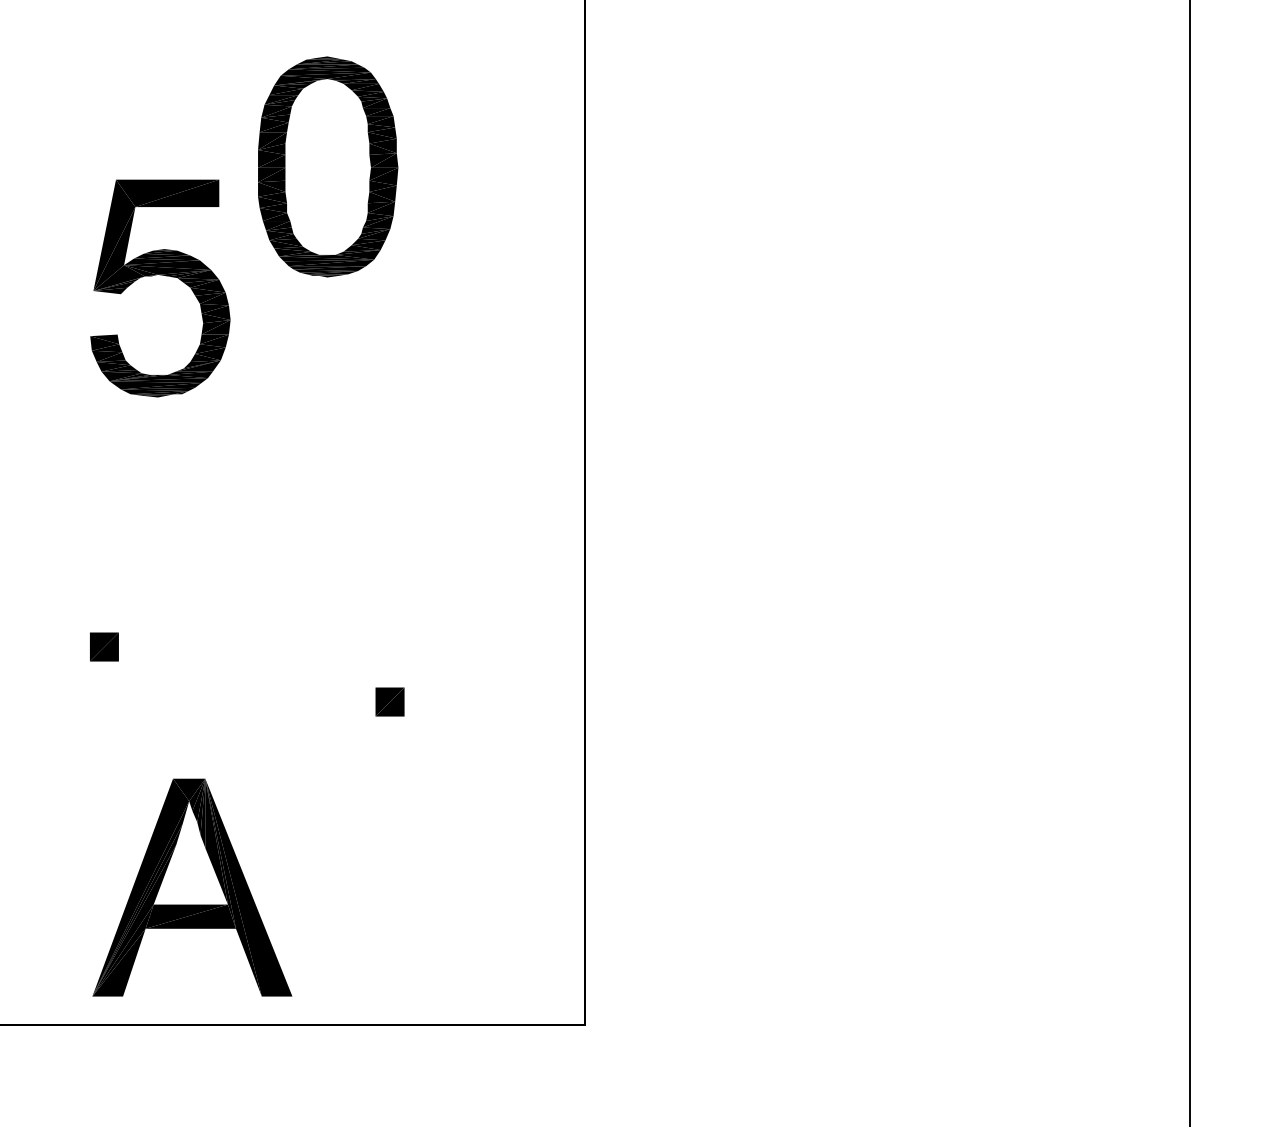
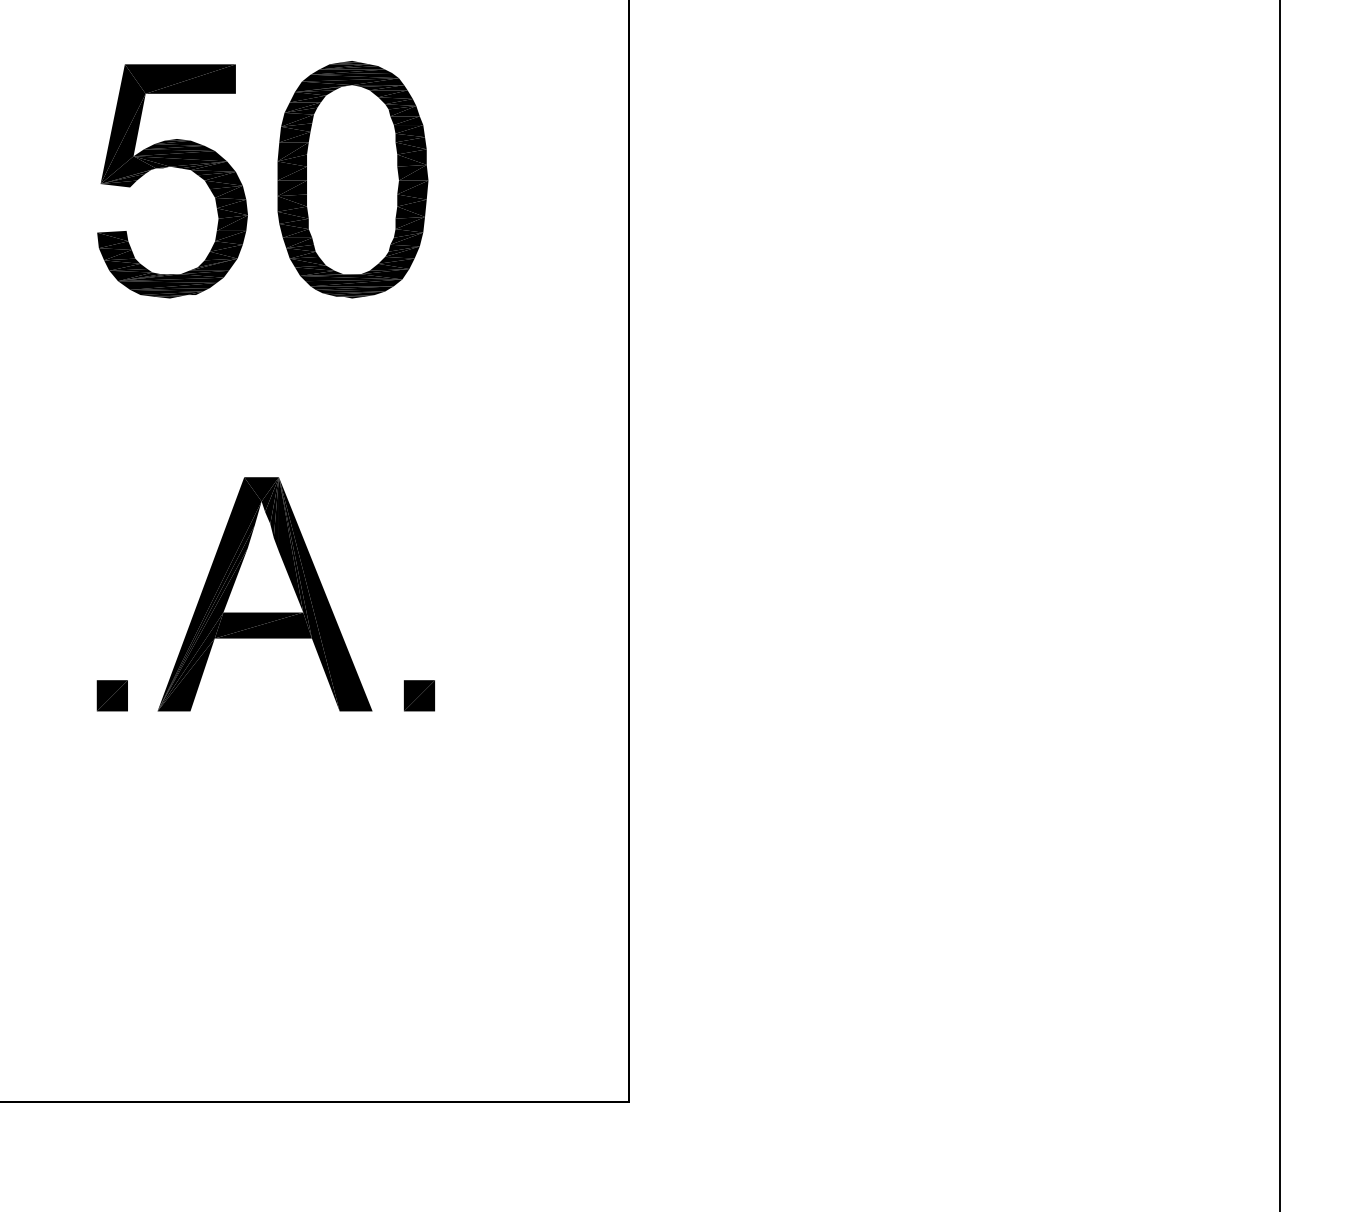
part: (160, 275) -> (172, 167), moved
part: (389, 701) -> (418, 695), moved
part: (192, 887) -> (265, 594), moved

